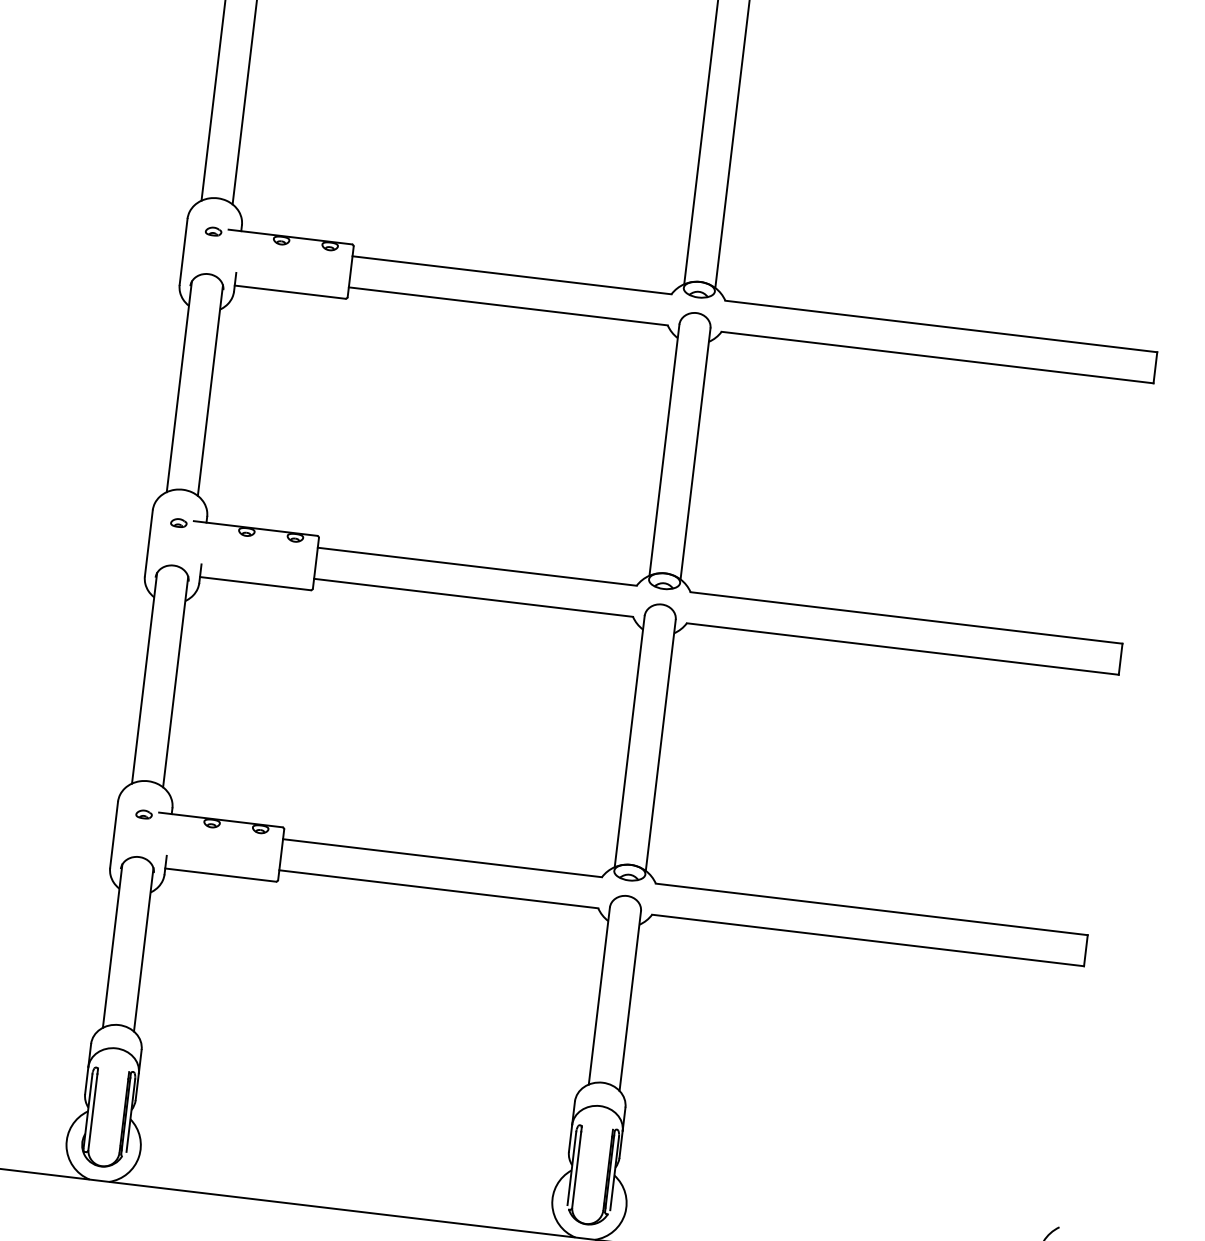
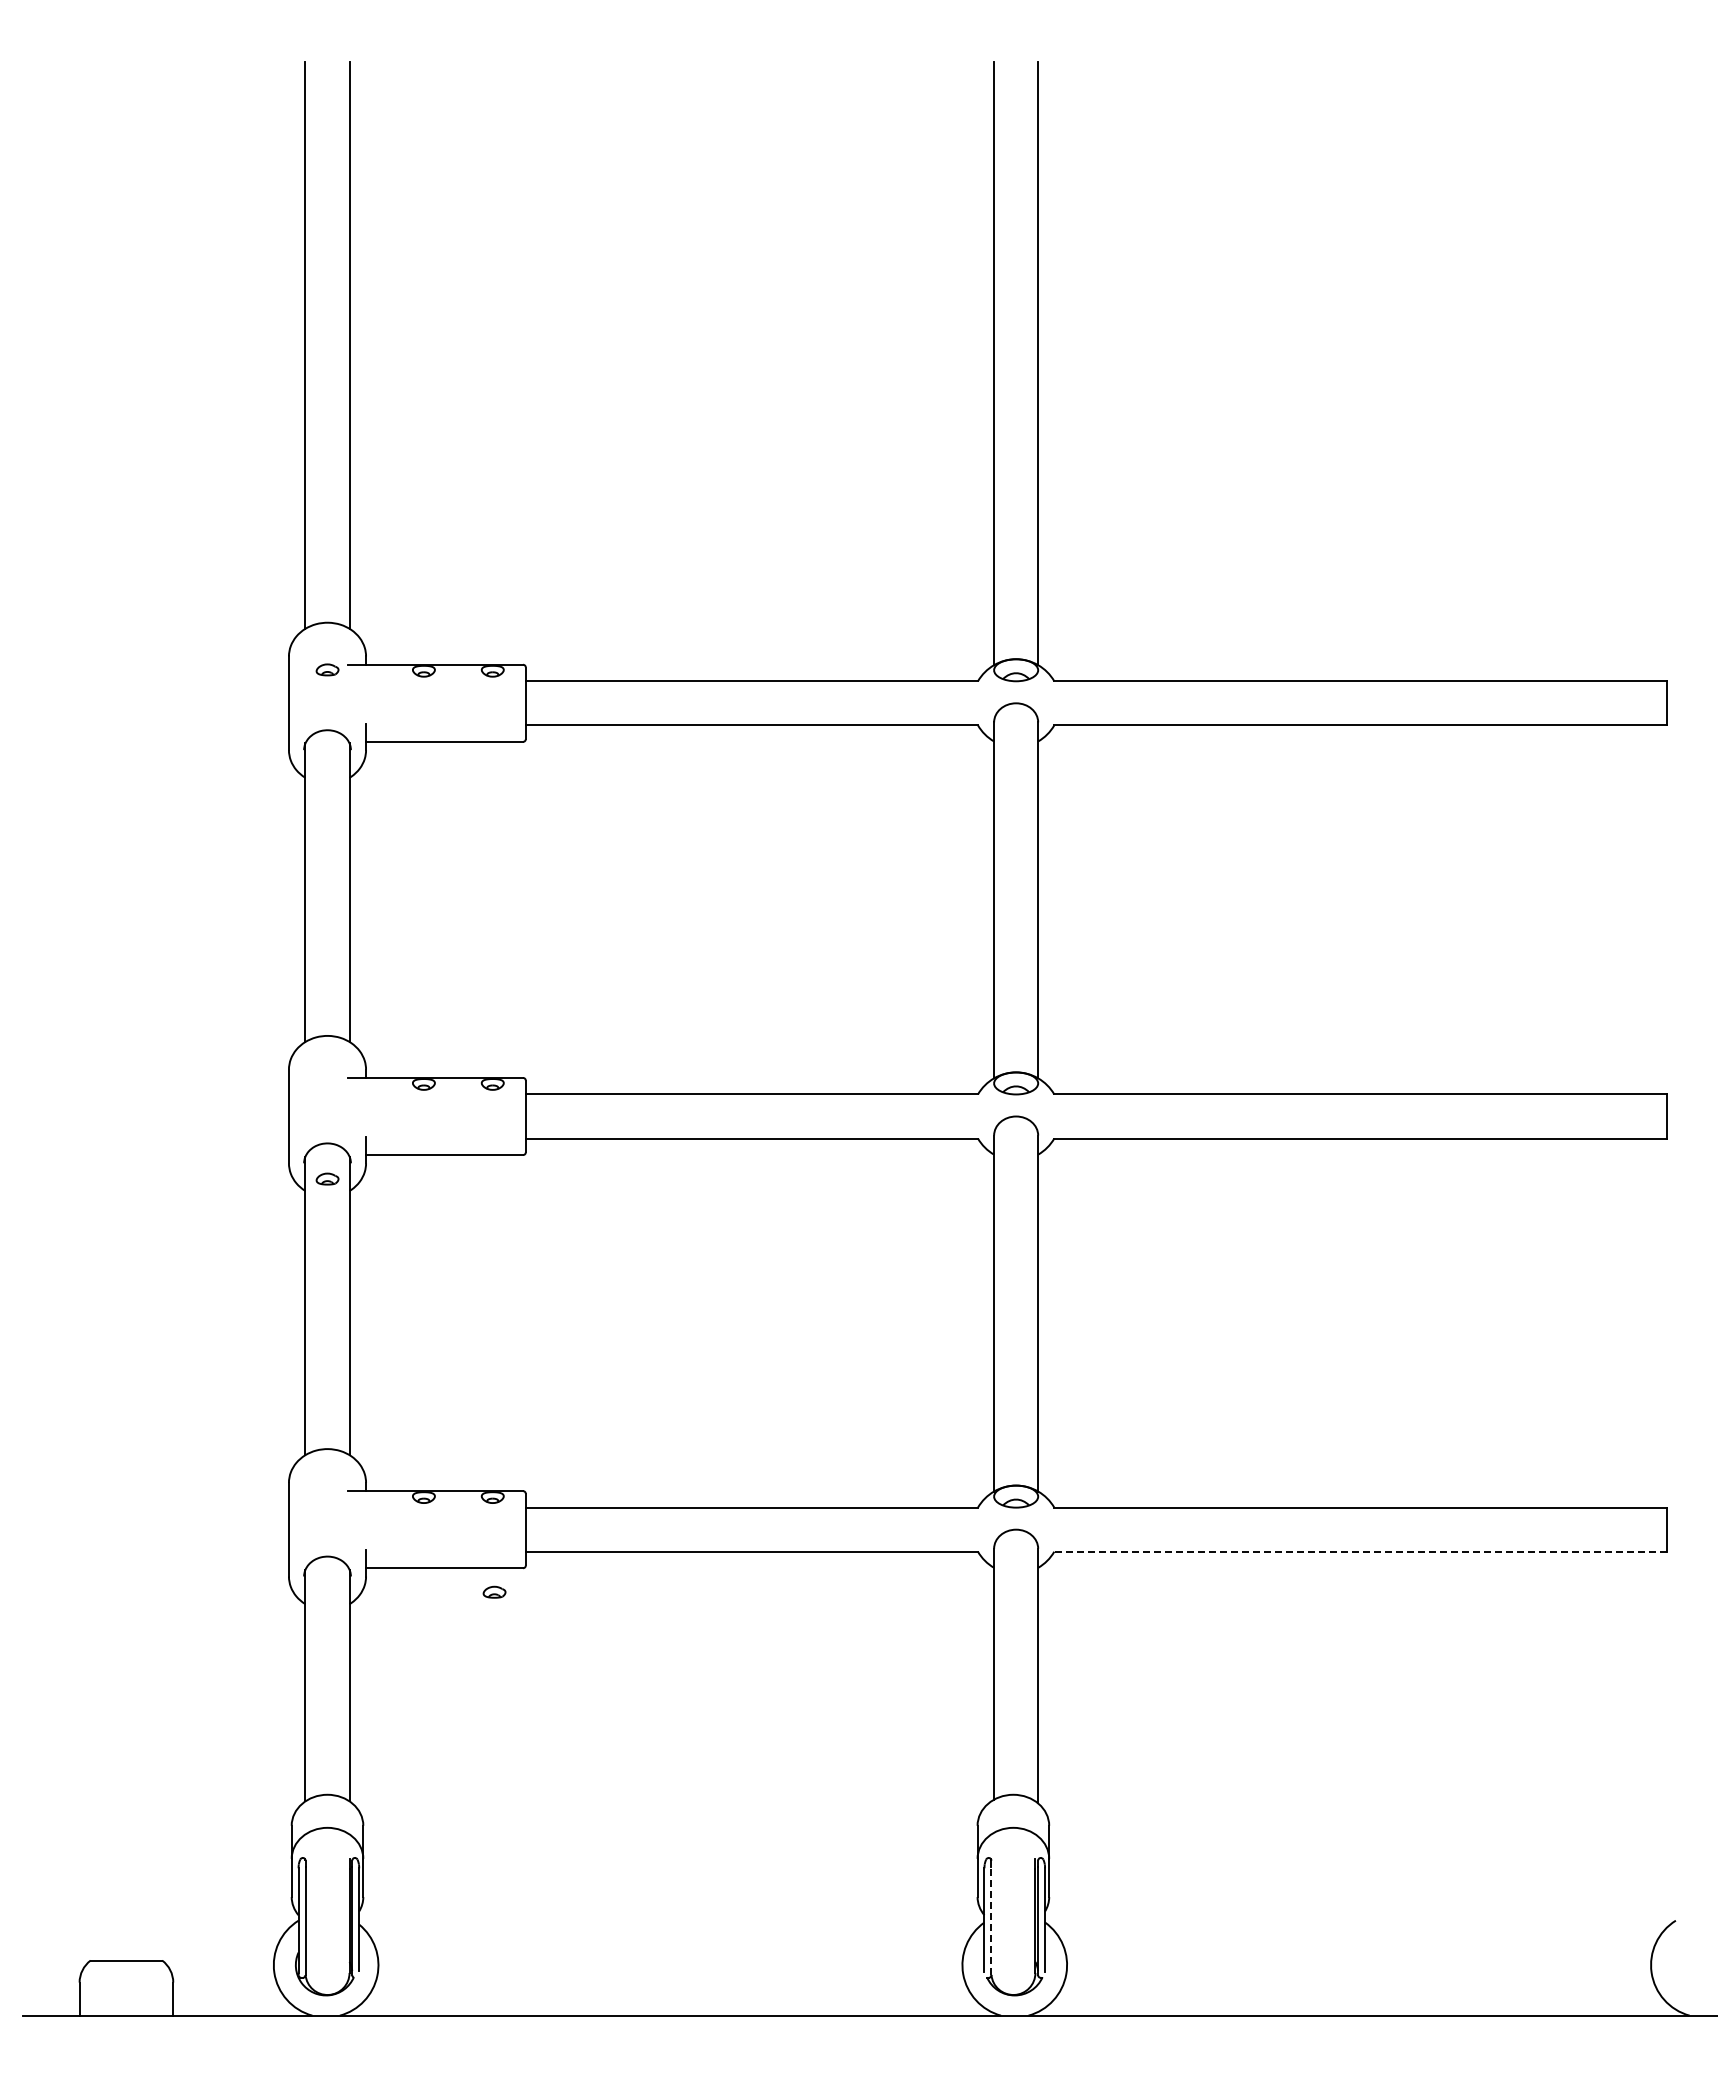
part: (178, 522) -> (327, 1178), moved
part: (144, 813) -> (494, 1591), moved
line: (867, 940) -> (1359, 1551), solid -> dashed
line: (576, 1169) -> (991, 1920), solid -> dashed

